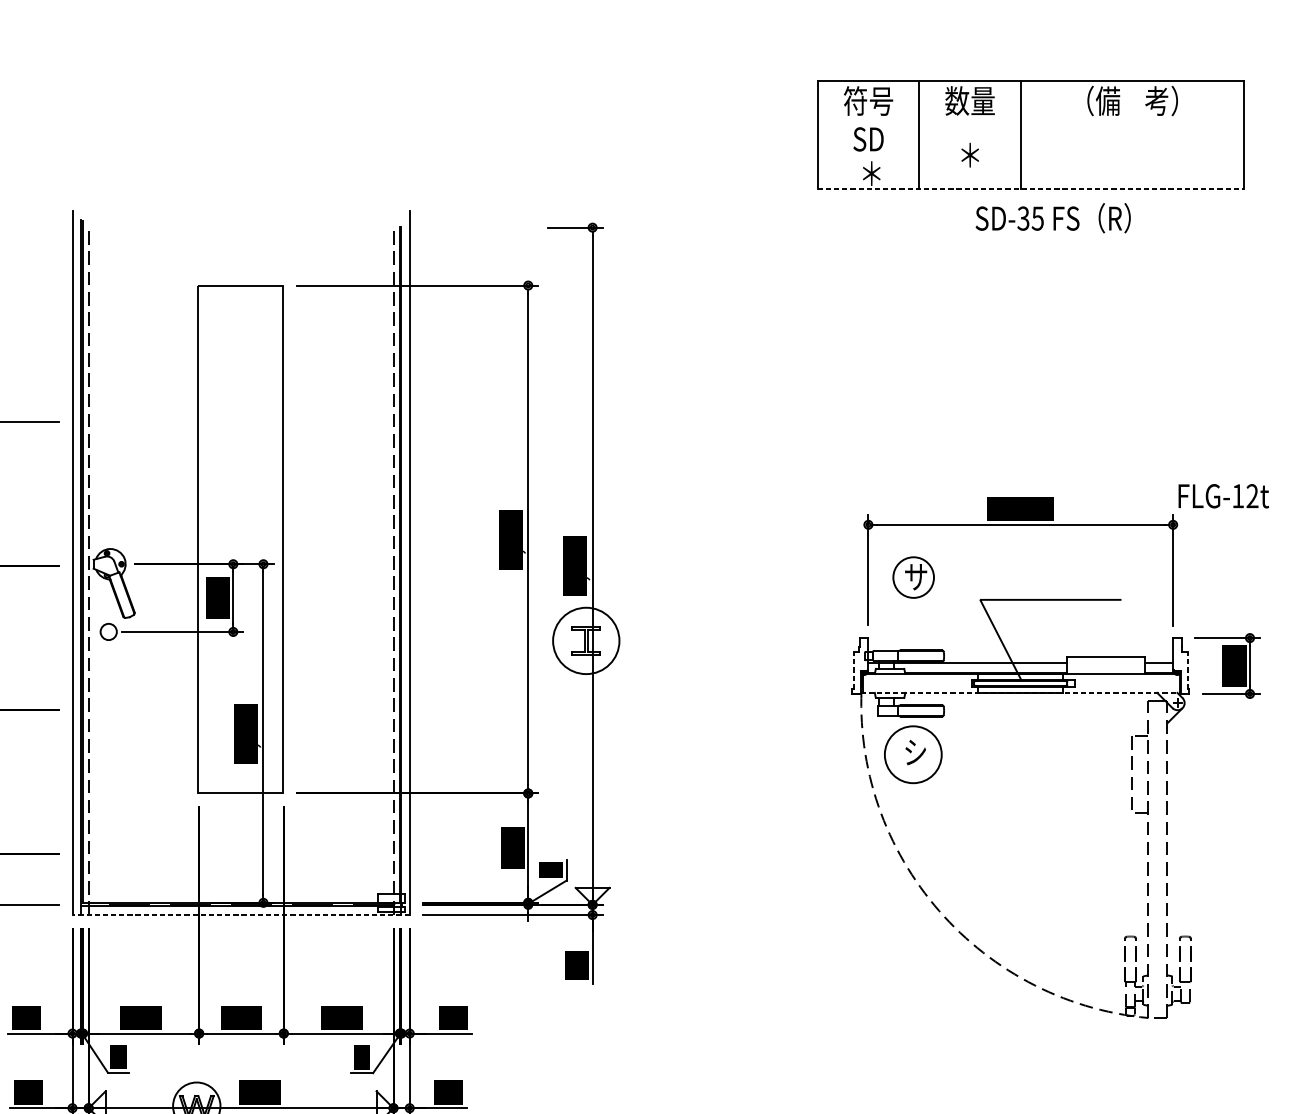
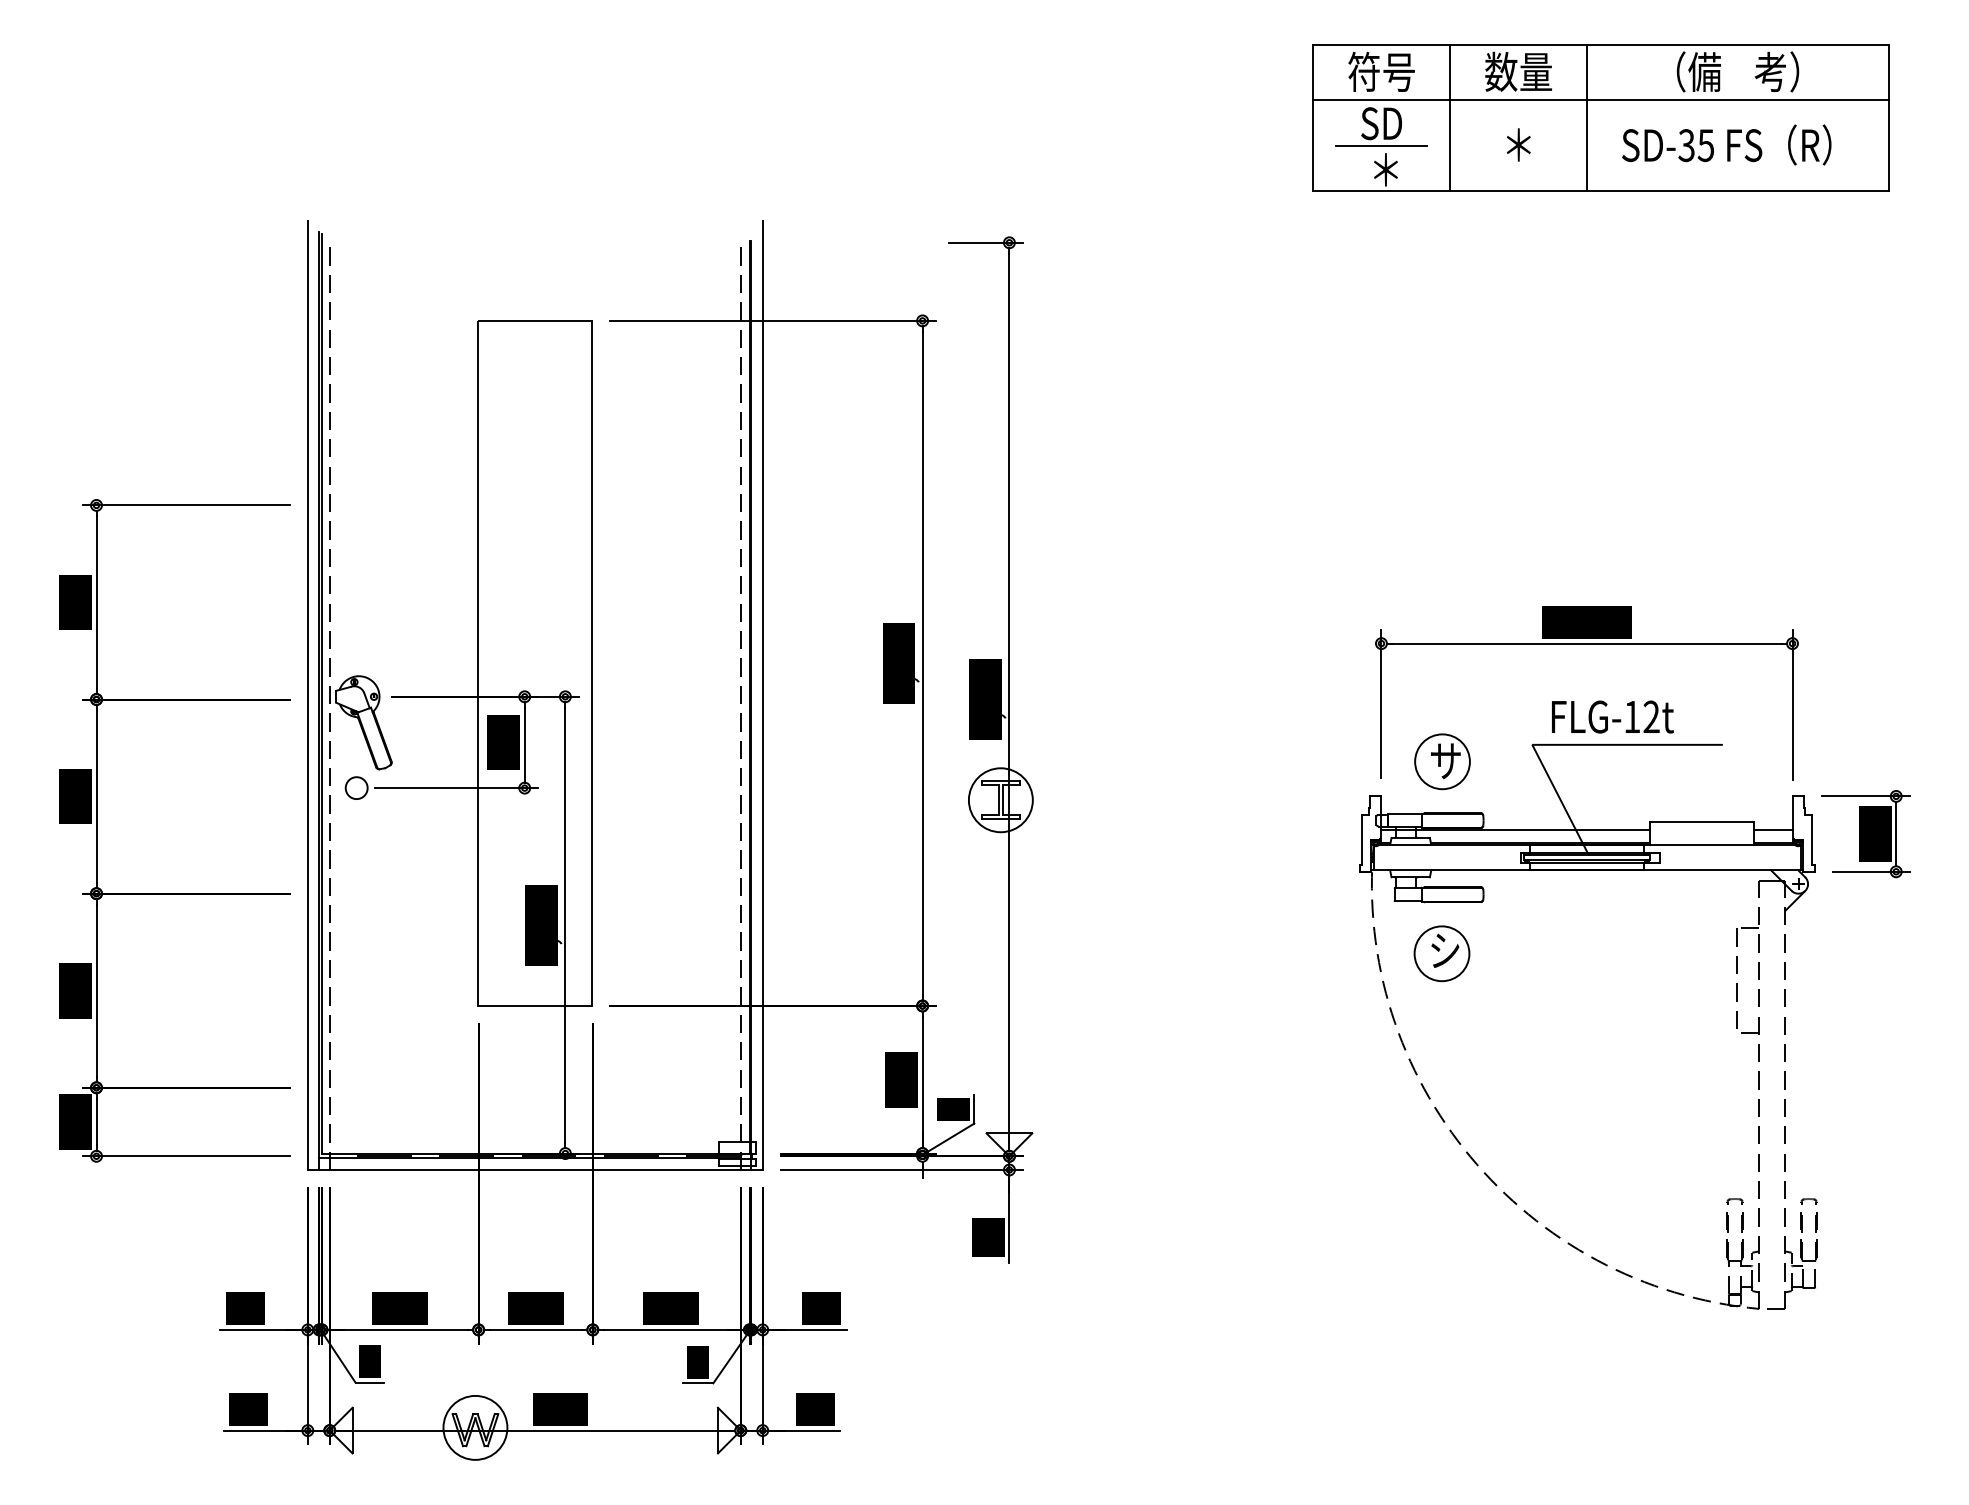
line: (1030, 121) -> (1600, 99), added
line: (868, 155) -> (1381, 145), added
line: (1030, 189) -> (1600, 191), dashed -> solid
text: (1053, 217) -> (1726, 144), moved
text: (1223, 495) -> (1612, 716), moved
part: (913, 577) -> (1442, 761), moved
circle: (586, 641) -> (1000, 800), size x0.71
line: (853, 670) -> (1361, 839), dashed -> solid
line: (1187, 670) -> (1812, 839), dashed -> solid
line: (1021, 693) -> (1587, 870), dashed -> solid
circle: (912, 754) -> (1441, 953), size x0.71
line: (240, 914) -> (534, 1169), dashed -> solid

